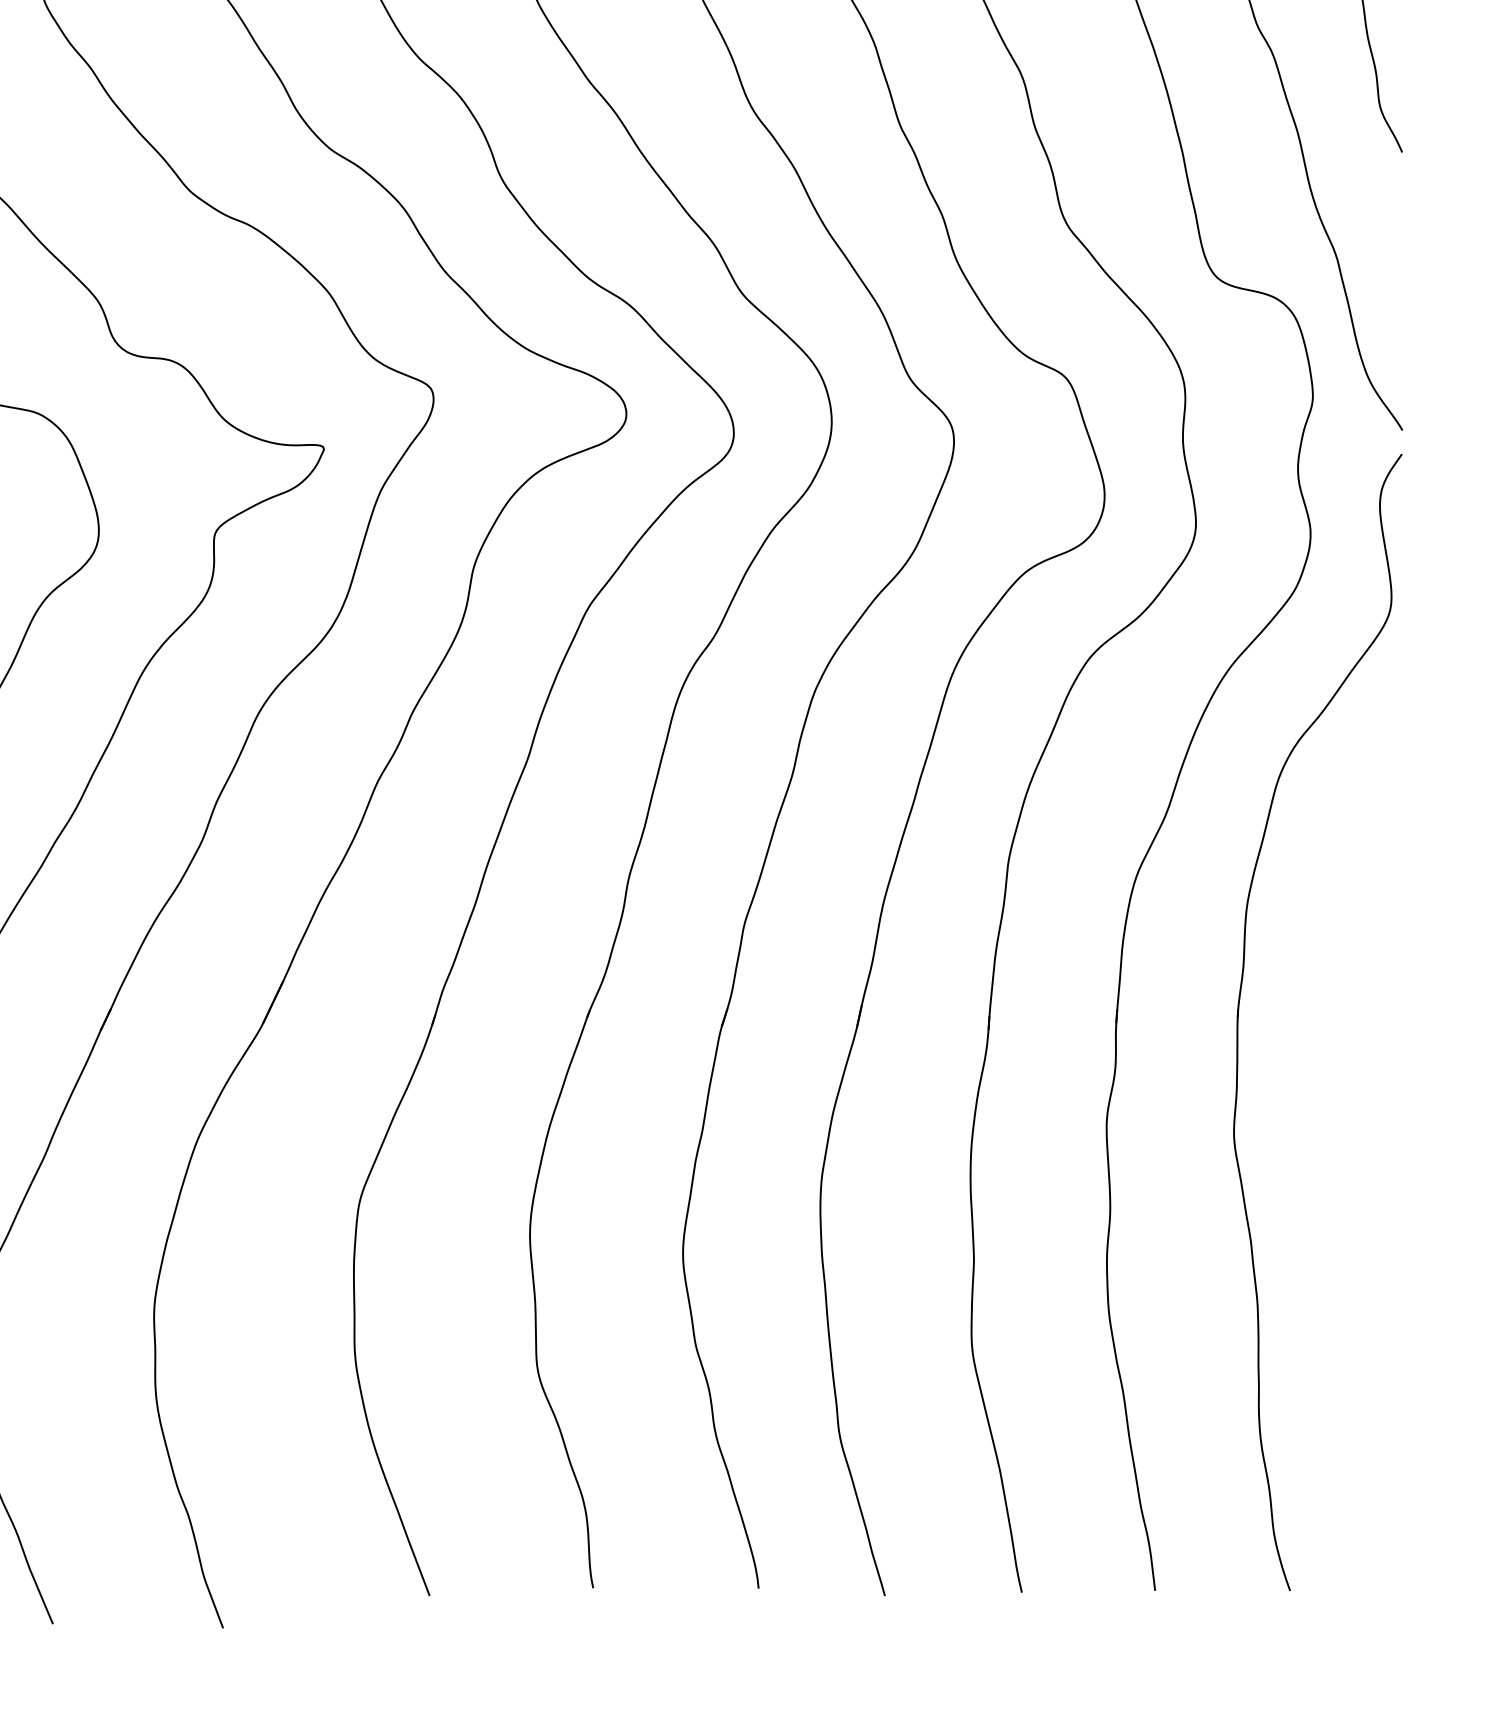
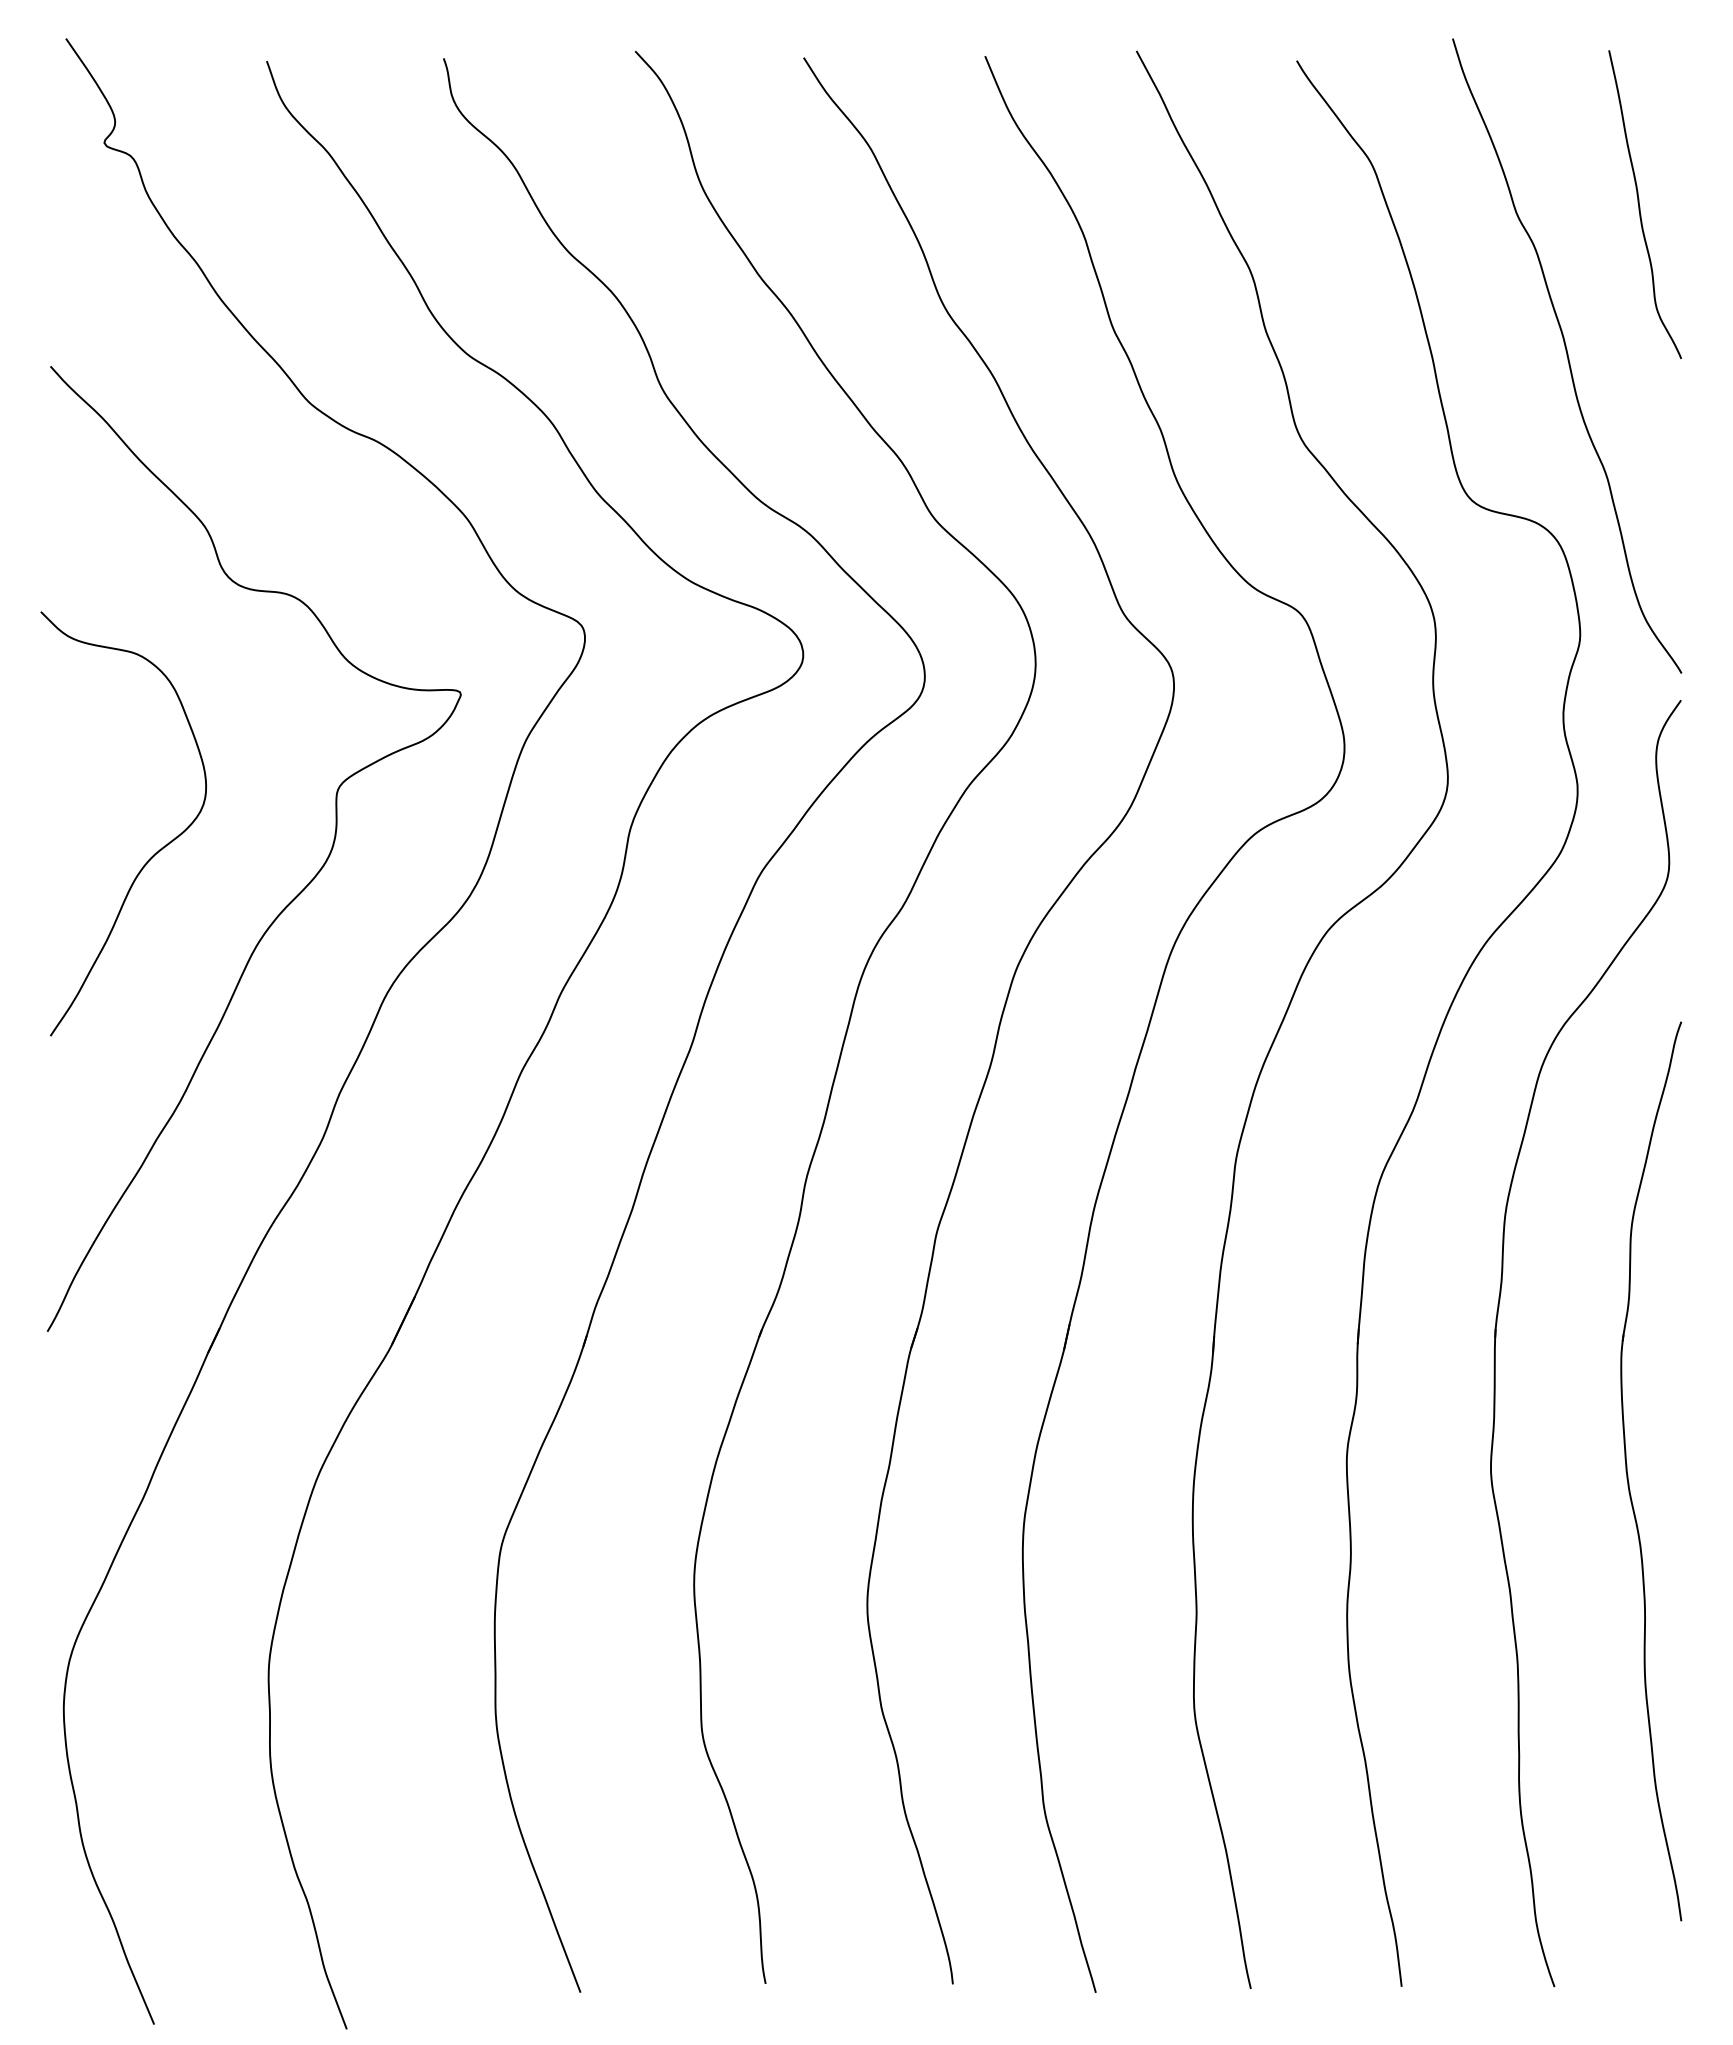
part: (1355, 1139) -> (1628, 1475), added

